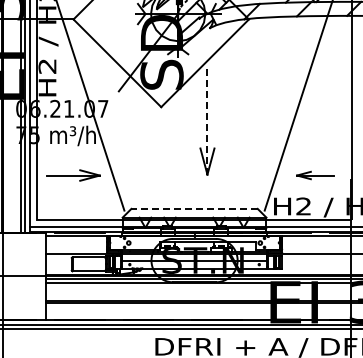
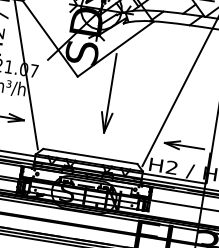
line: (207, 122) -> (110, 93), dashed -> solid
part: (315, 175) -> (184, 146), size x1.43
line: (194, 208) -> (90, 156), dashed -> solid

